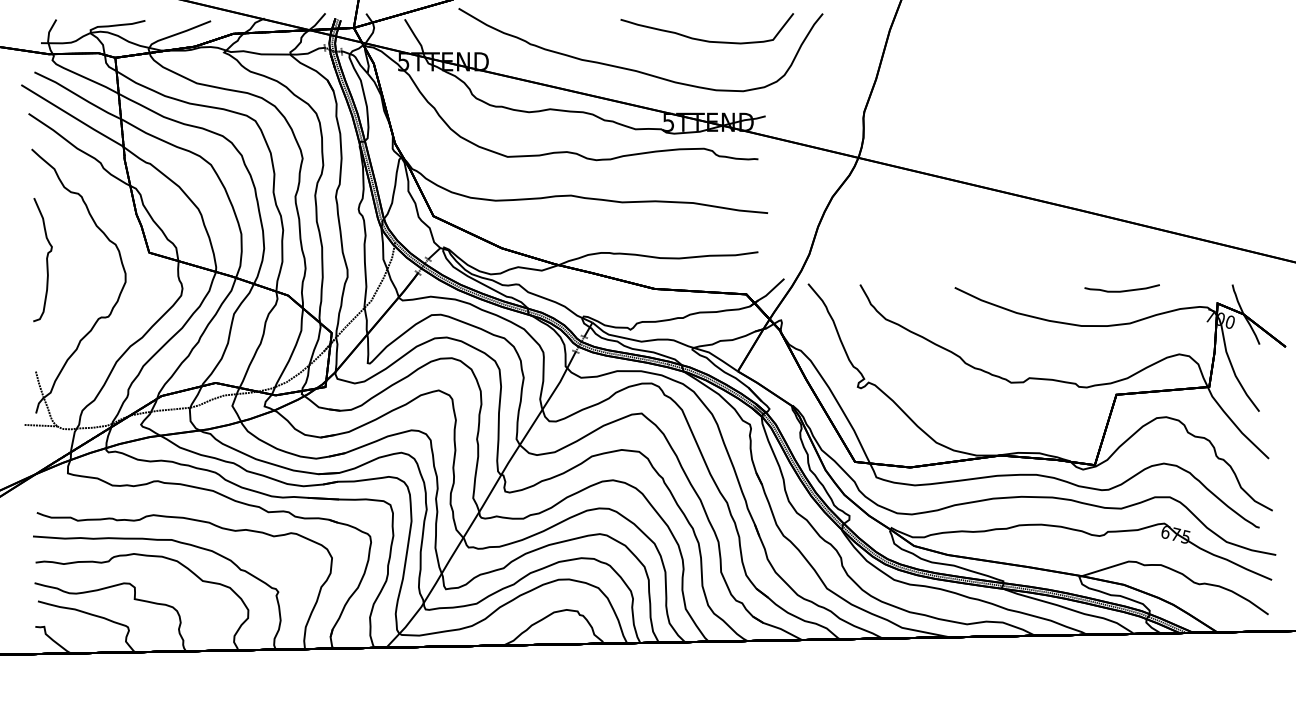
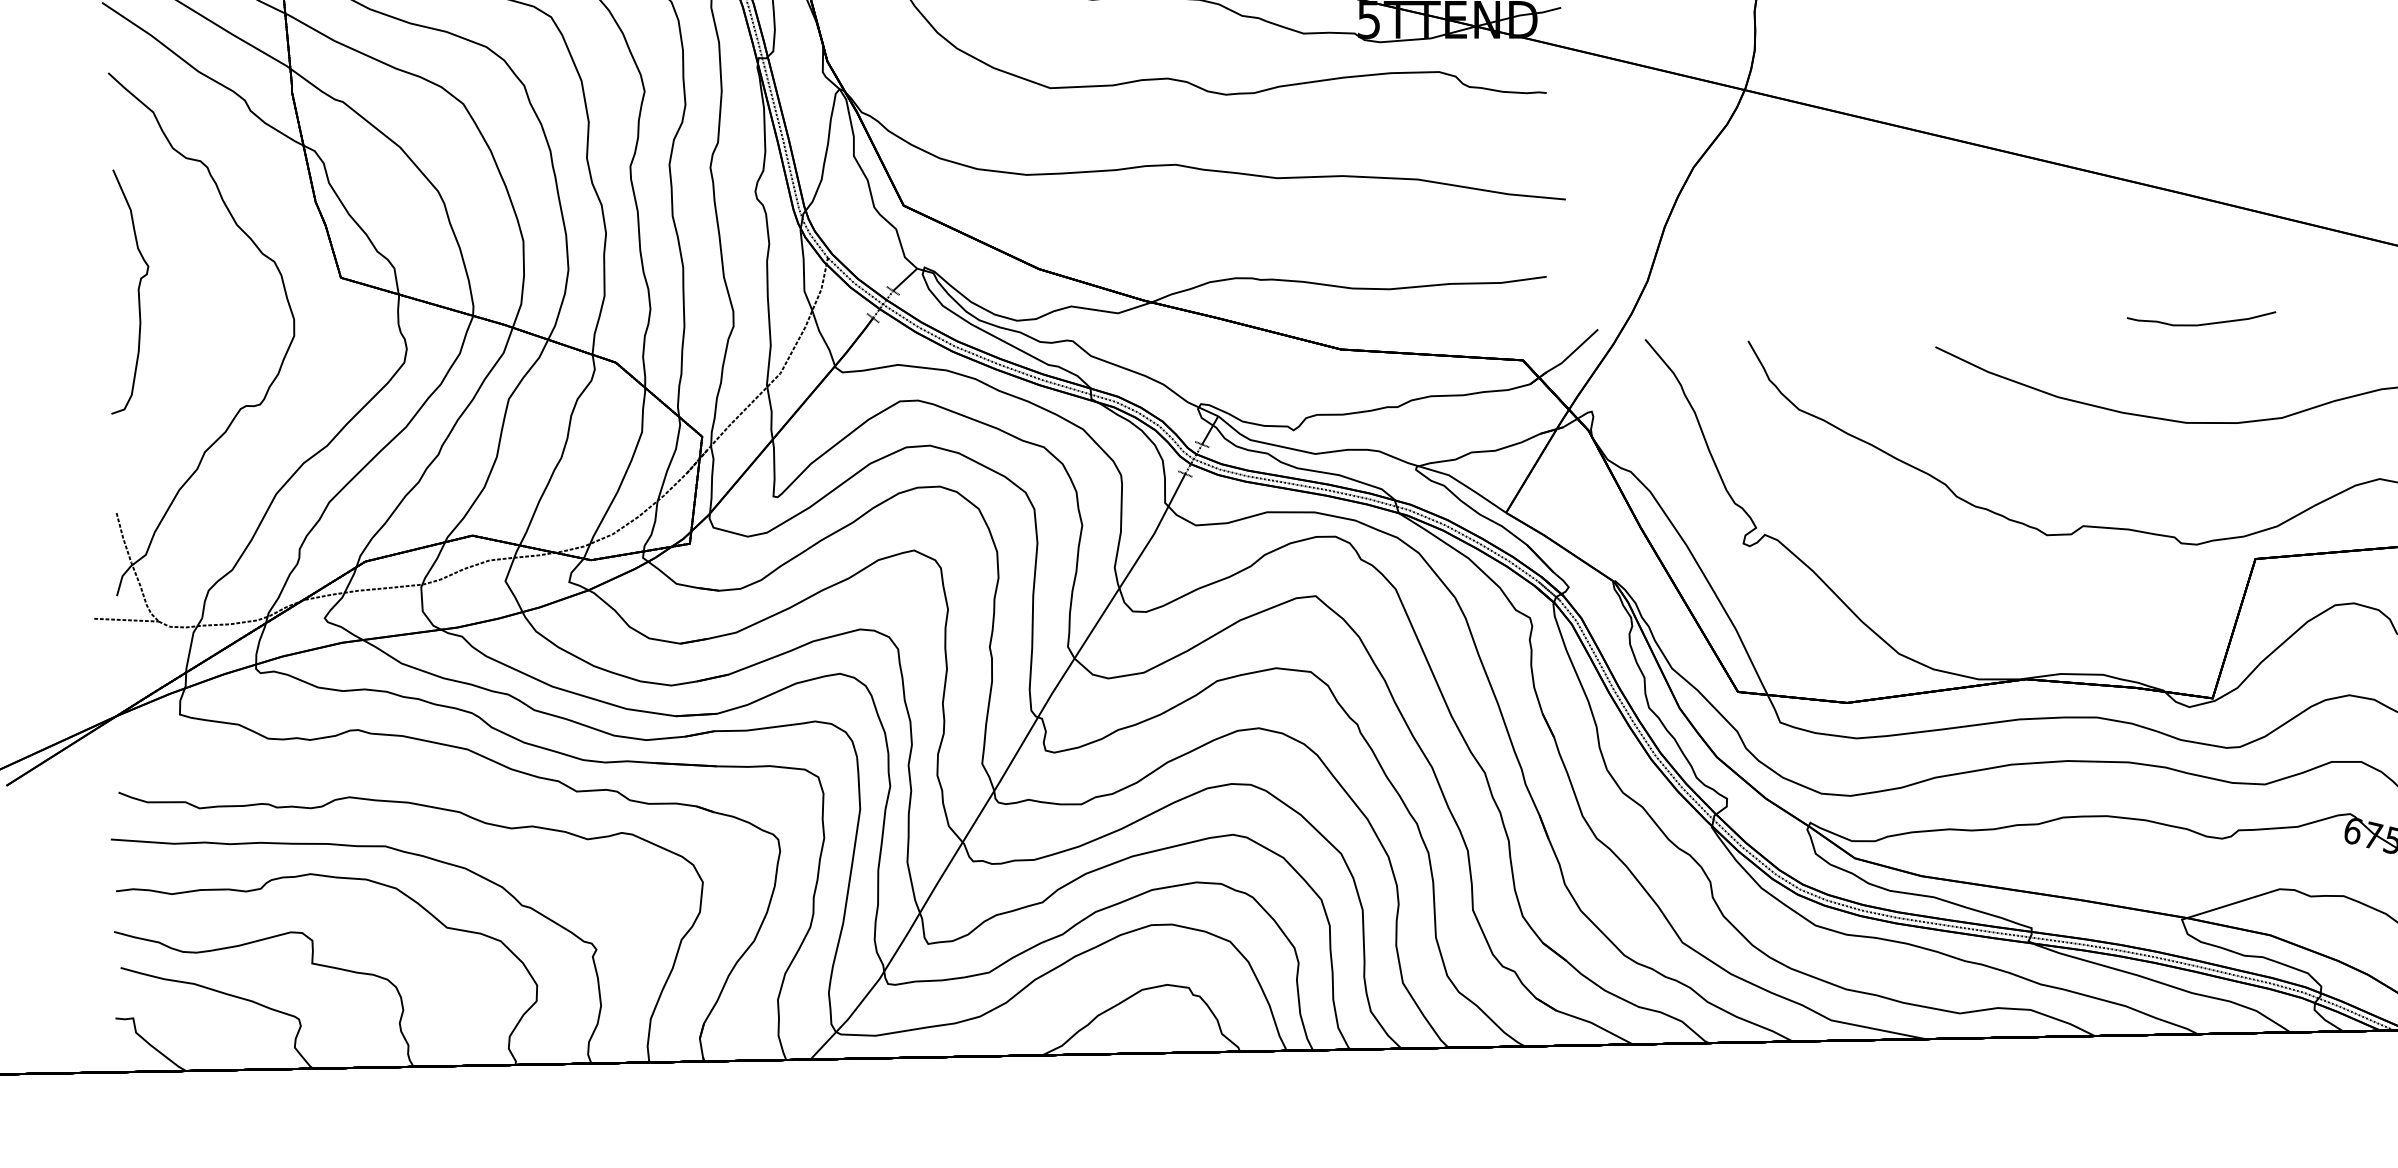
curve: (1121, 290) -> (2200, 322), moved

